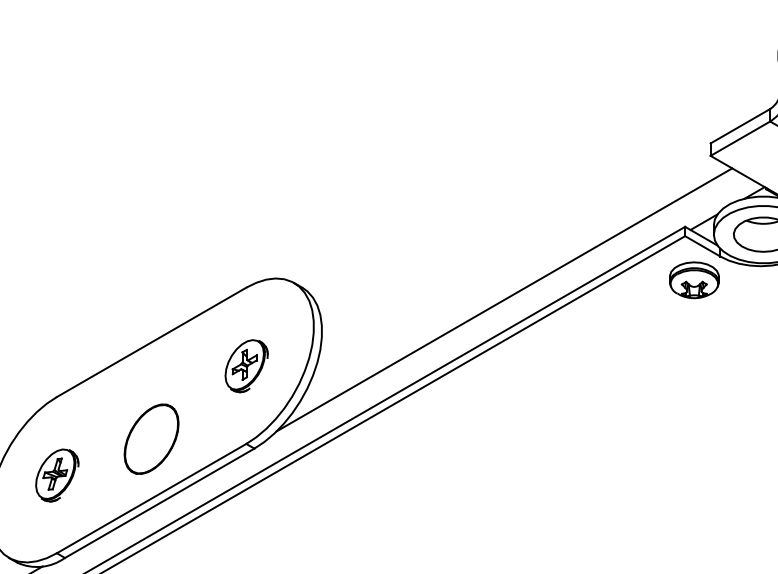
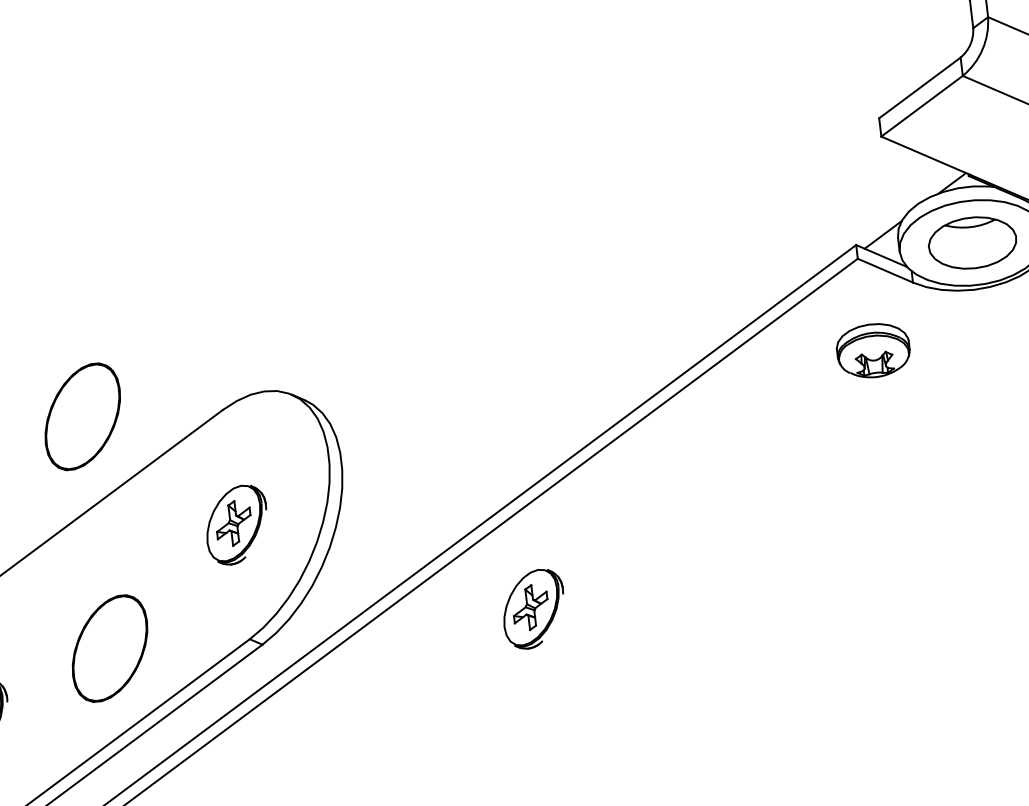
part: (151, 280) -> (82, 415), added
part: (694, 280) -> (873, 351), moved
line: (504, 299) -> (603, 382), removed
part: (439, 446) -> (533, 609), added

